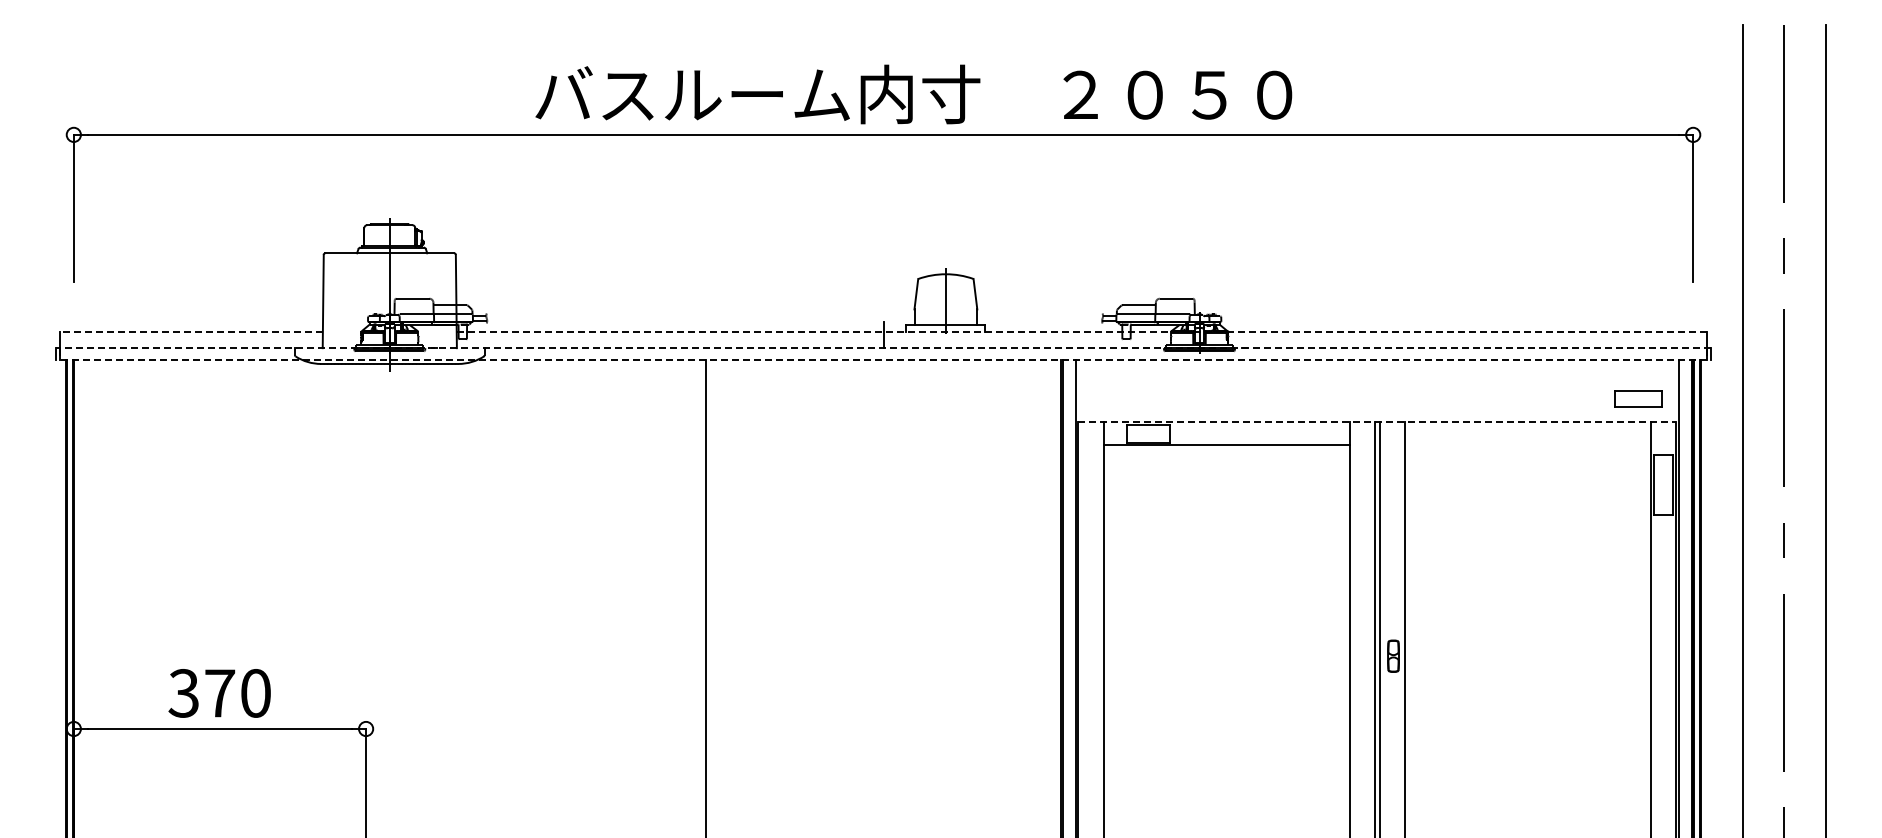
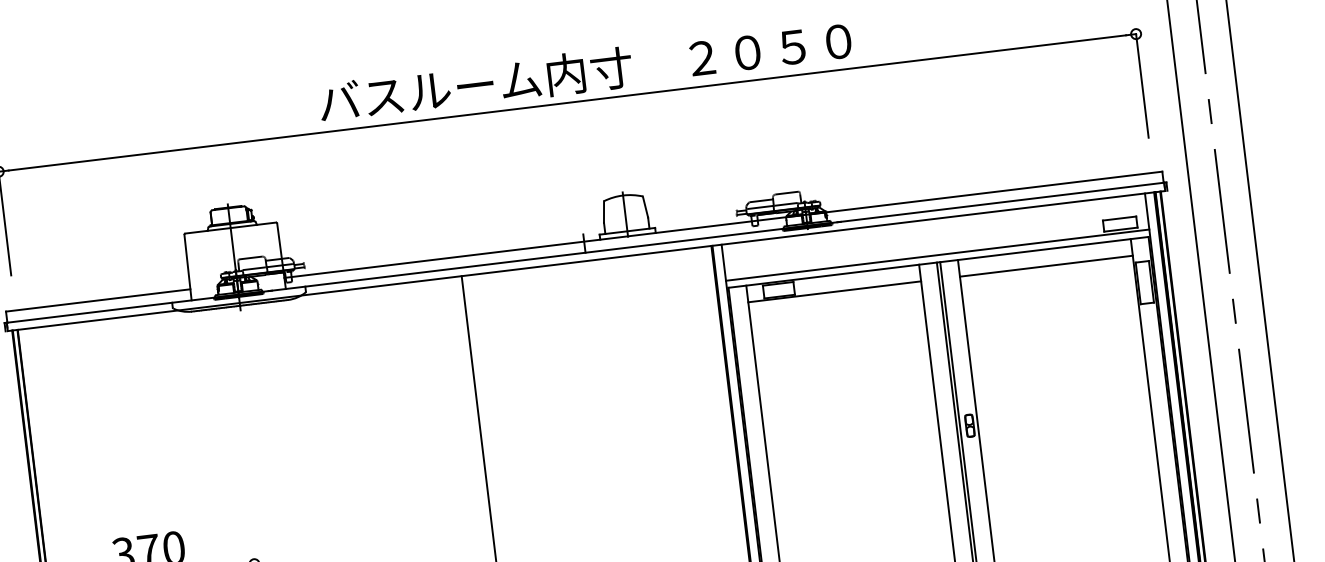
line: (191, 332) -> (98, 300), dashed -> solid
line: (1081, 332) -> (723, 224), dashed -> solid
line: (883, 348) -> (585, 252), dashed -> solid
line: (883, 360) -> (586, 261), dashed -> solid
line: (1376, 411) -> (937, 255), added
line: (1377, 421) -> (938, 262), dashed -> solid
line: (1527, 445) -> (1046, 266), added

